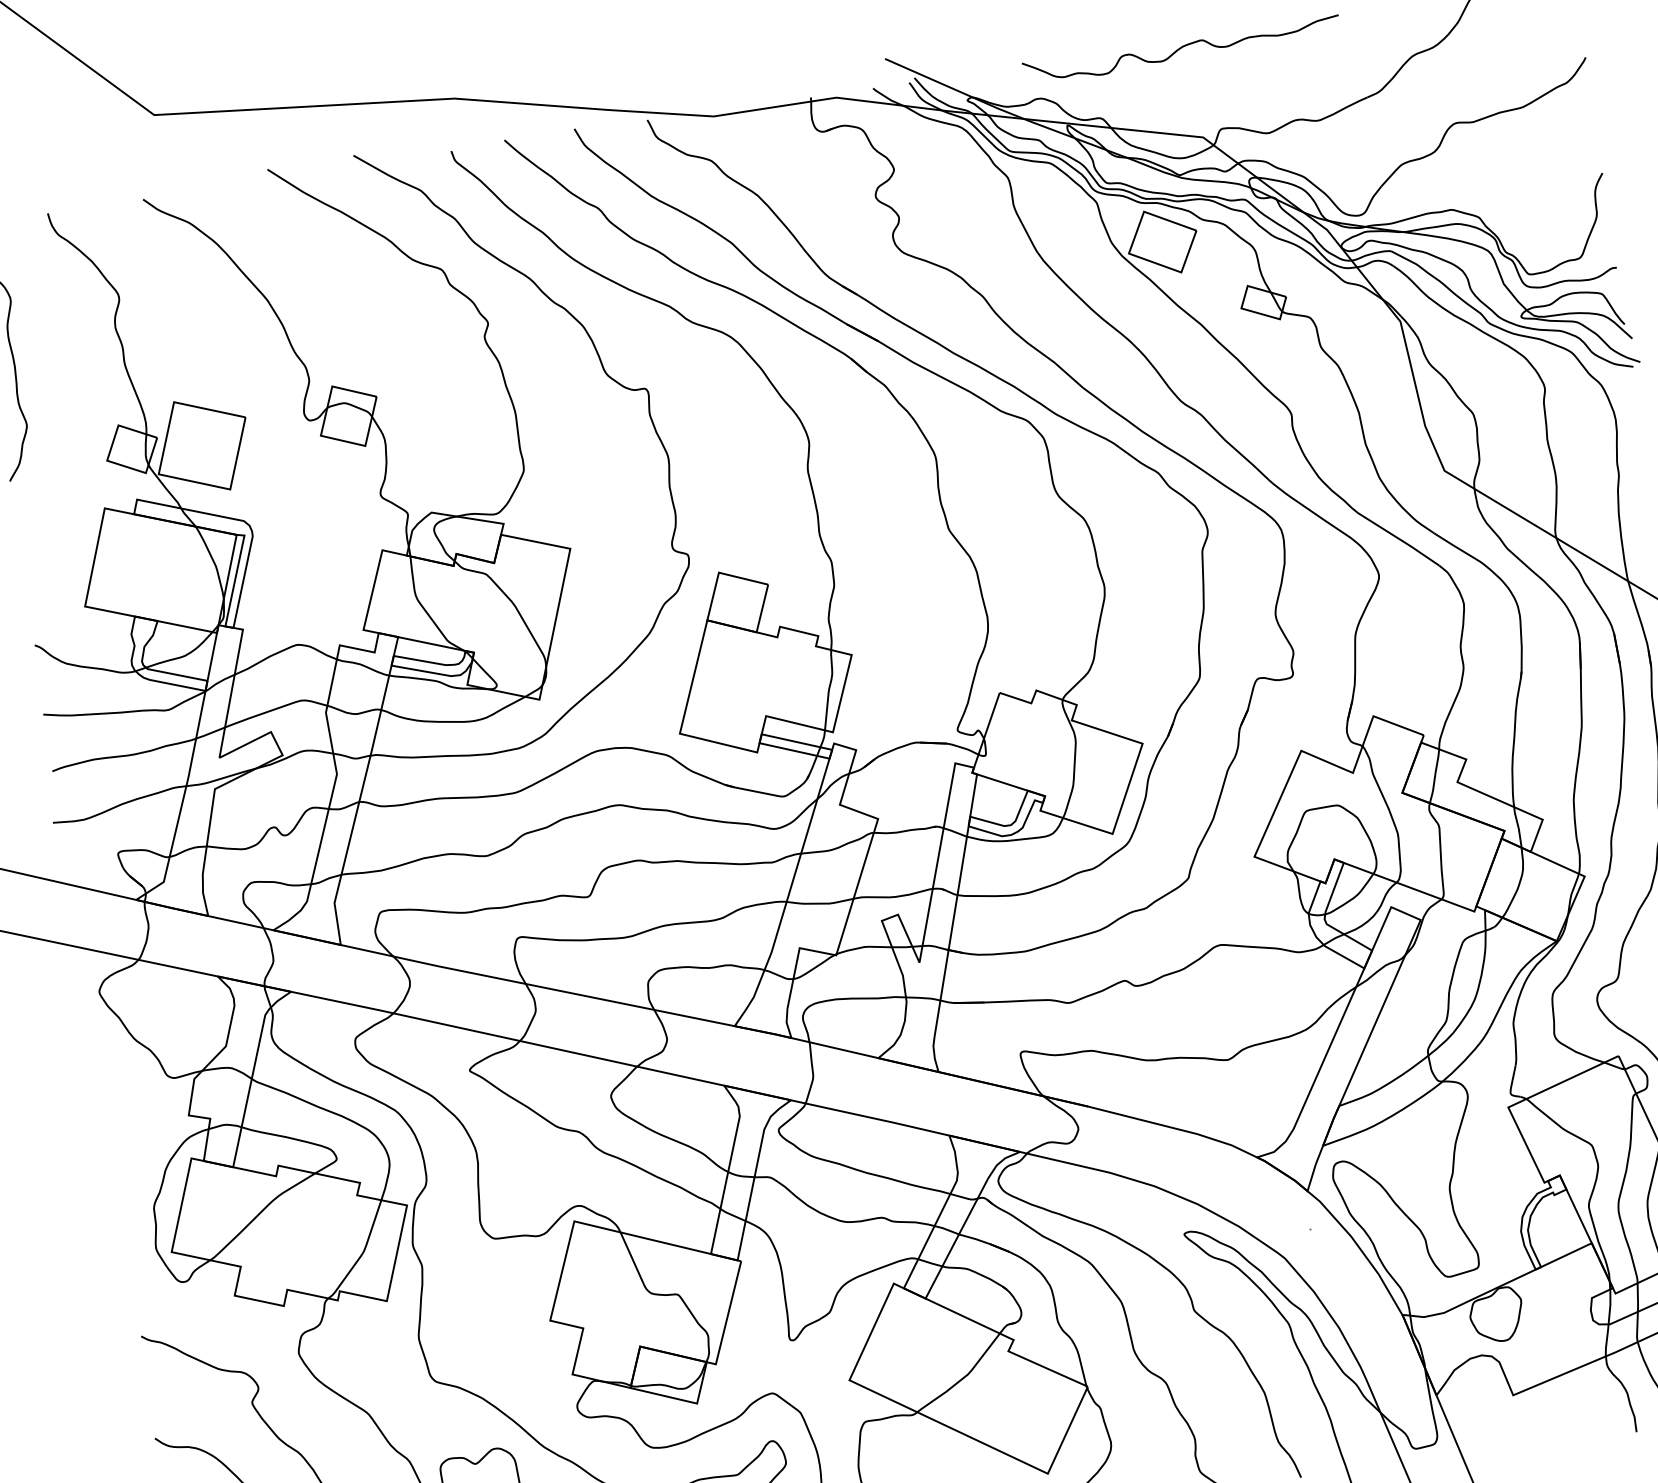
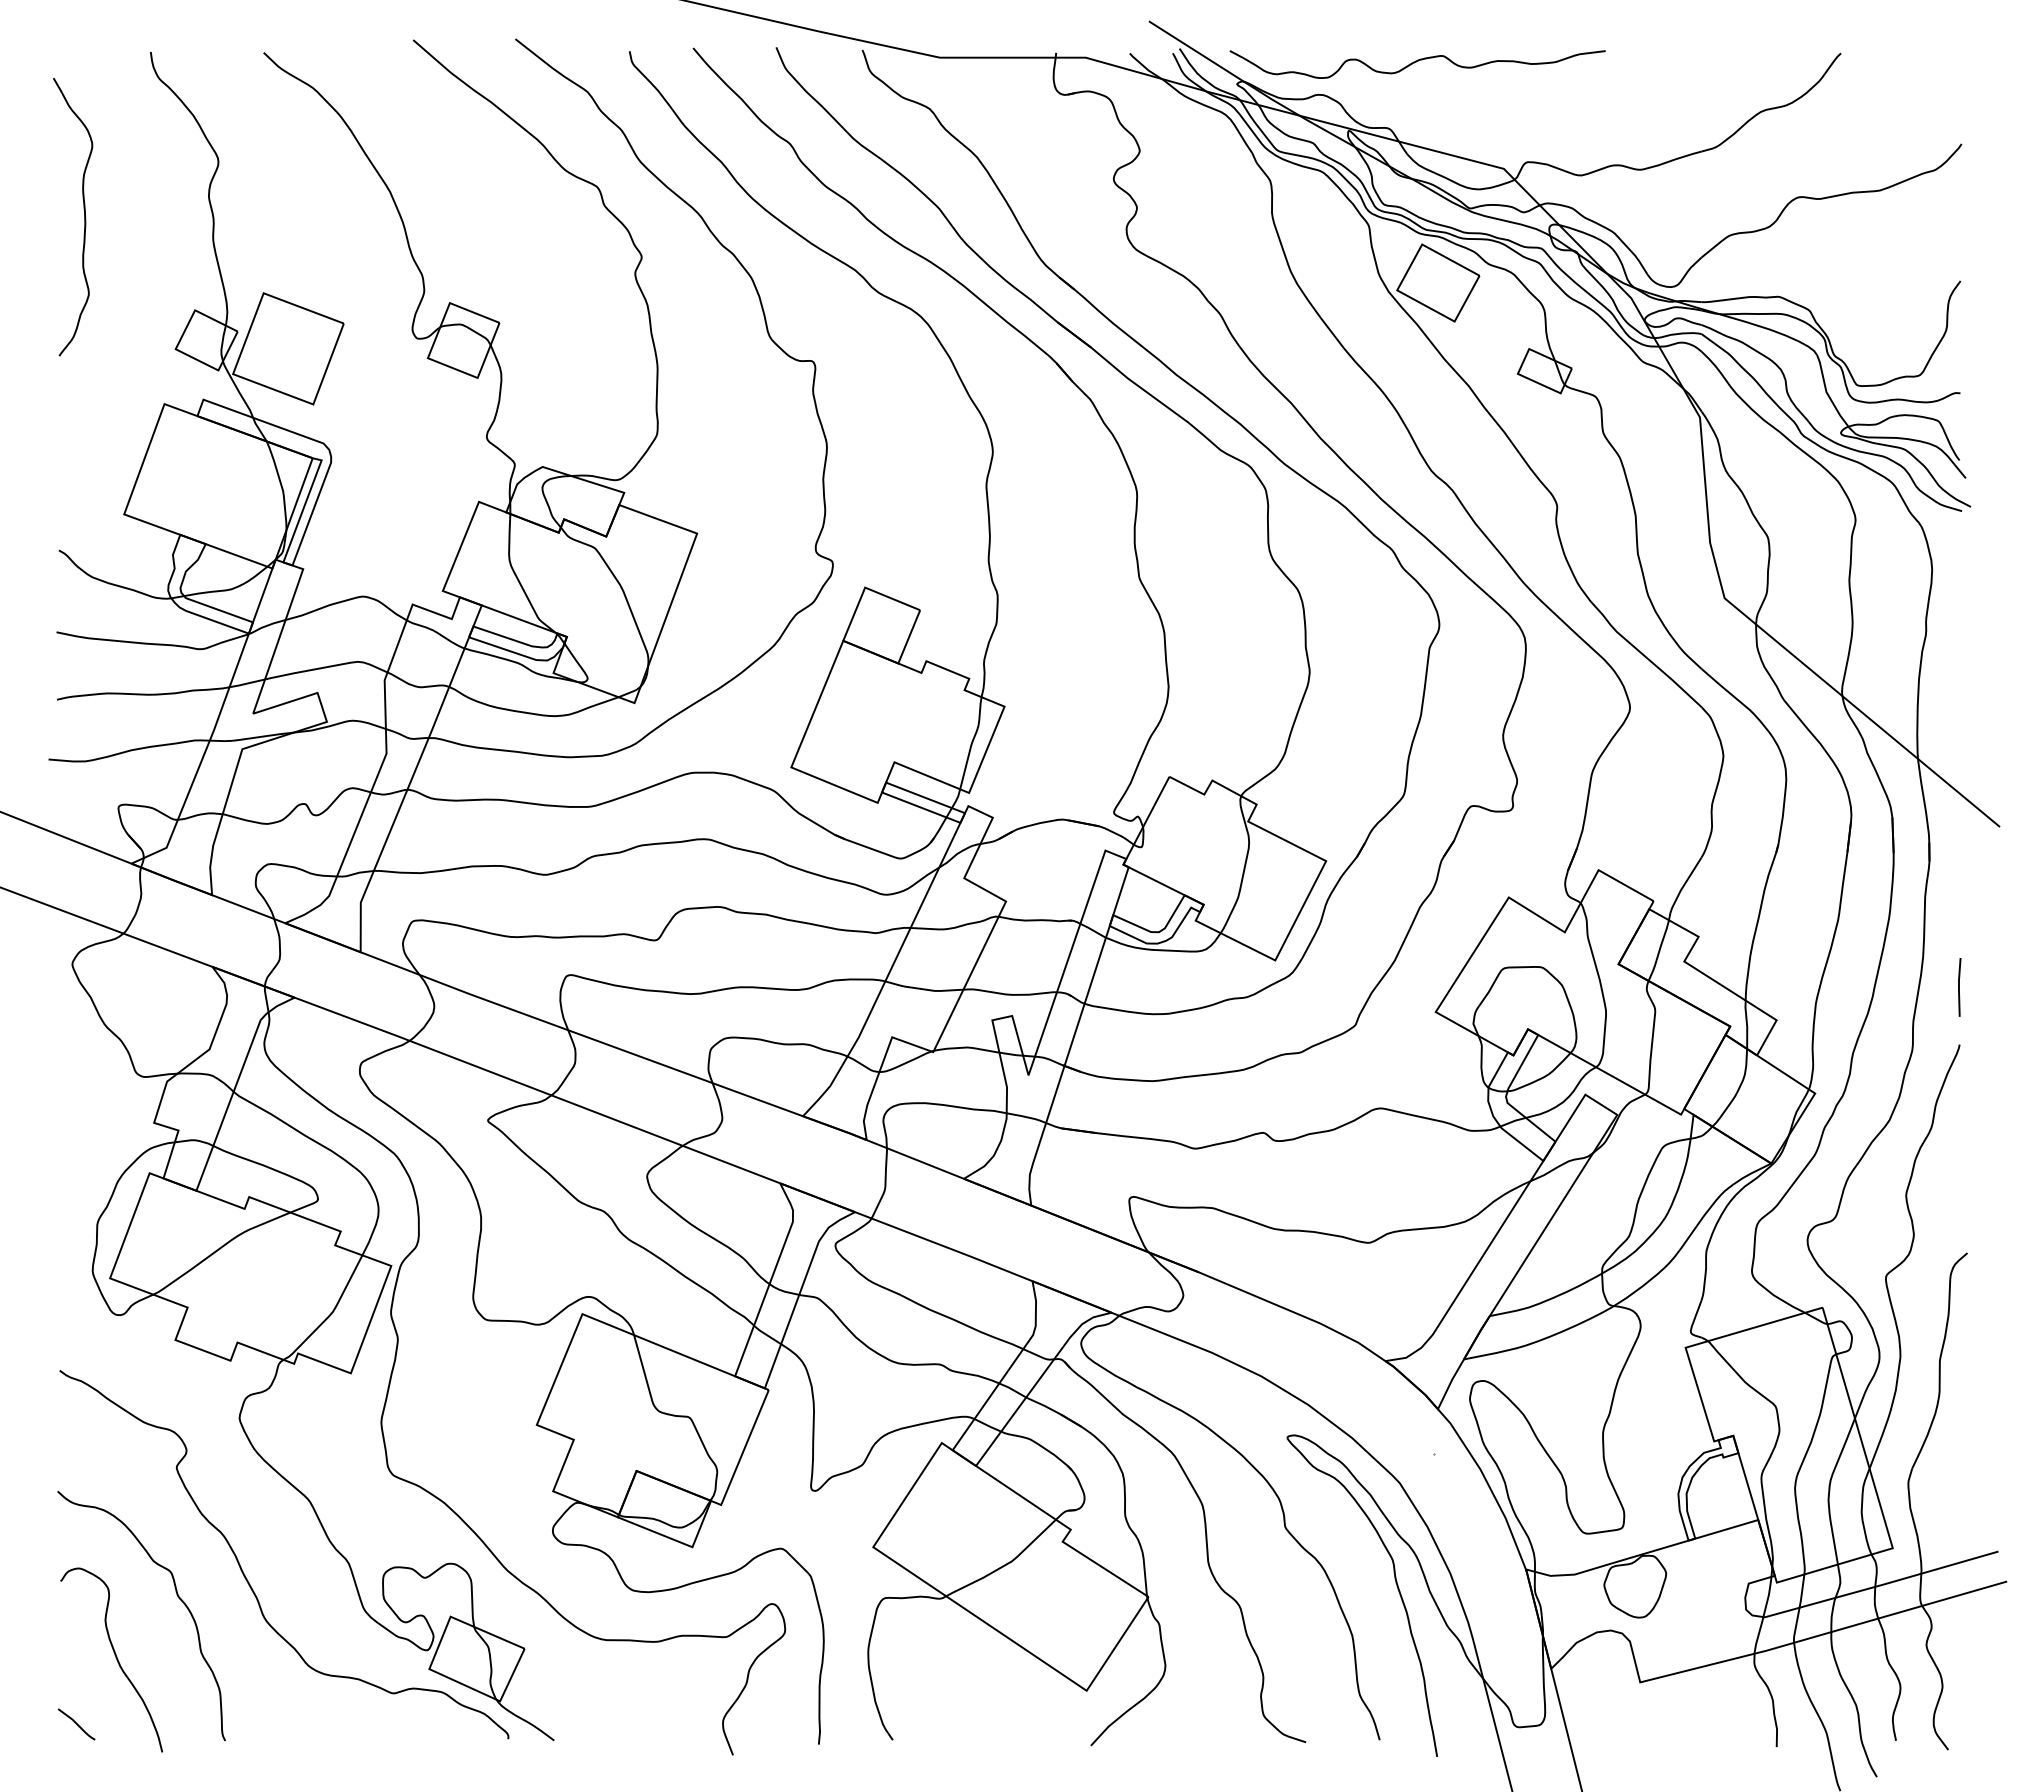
curve: (1180, 49) -> (1416, 62), moved

